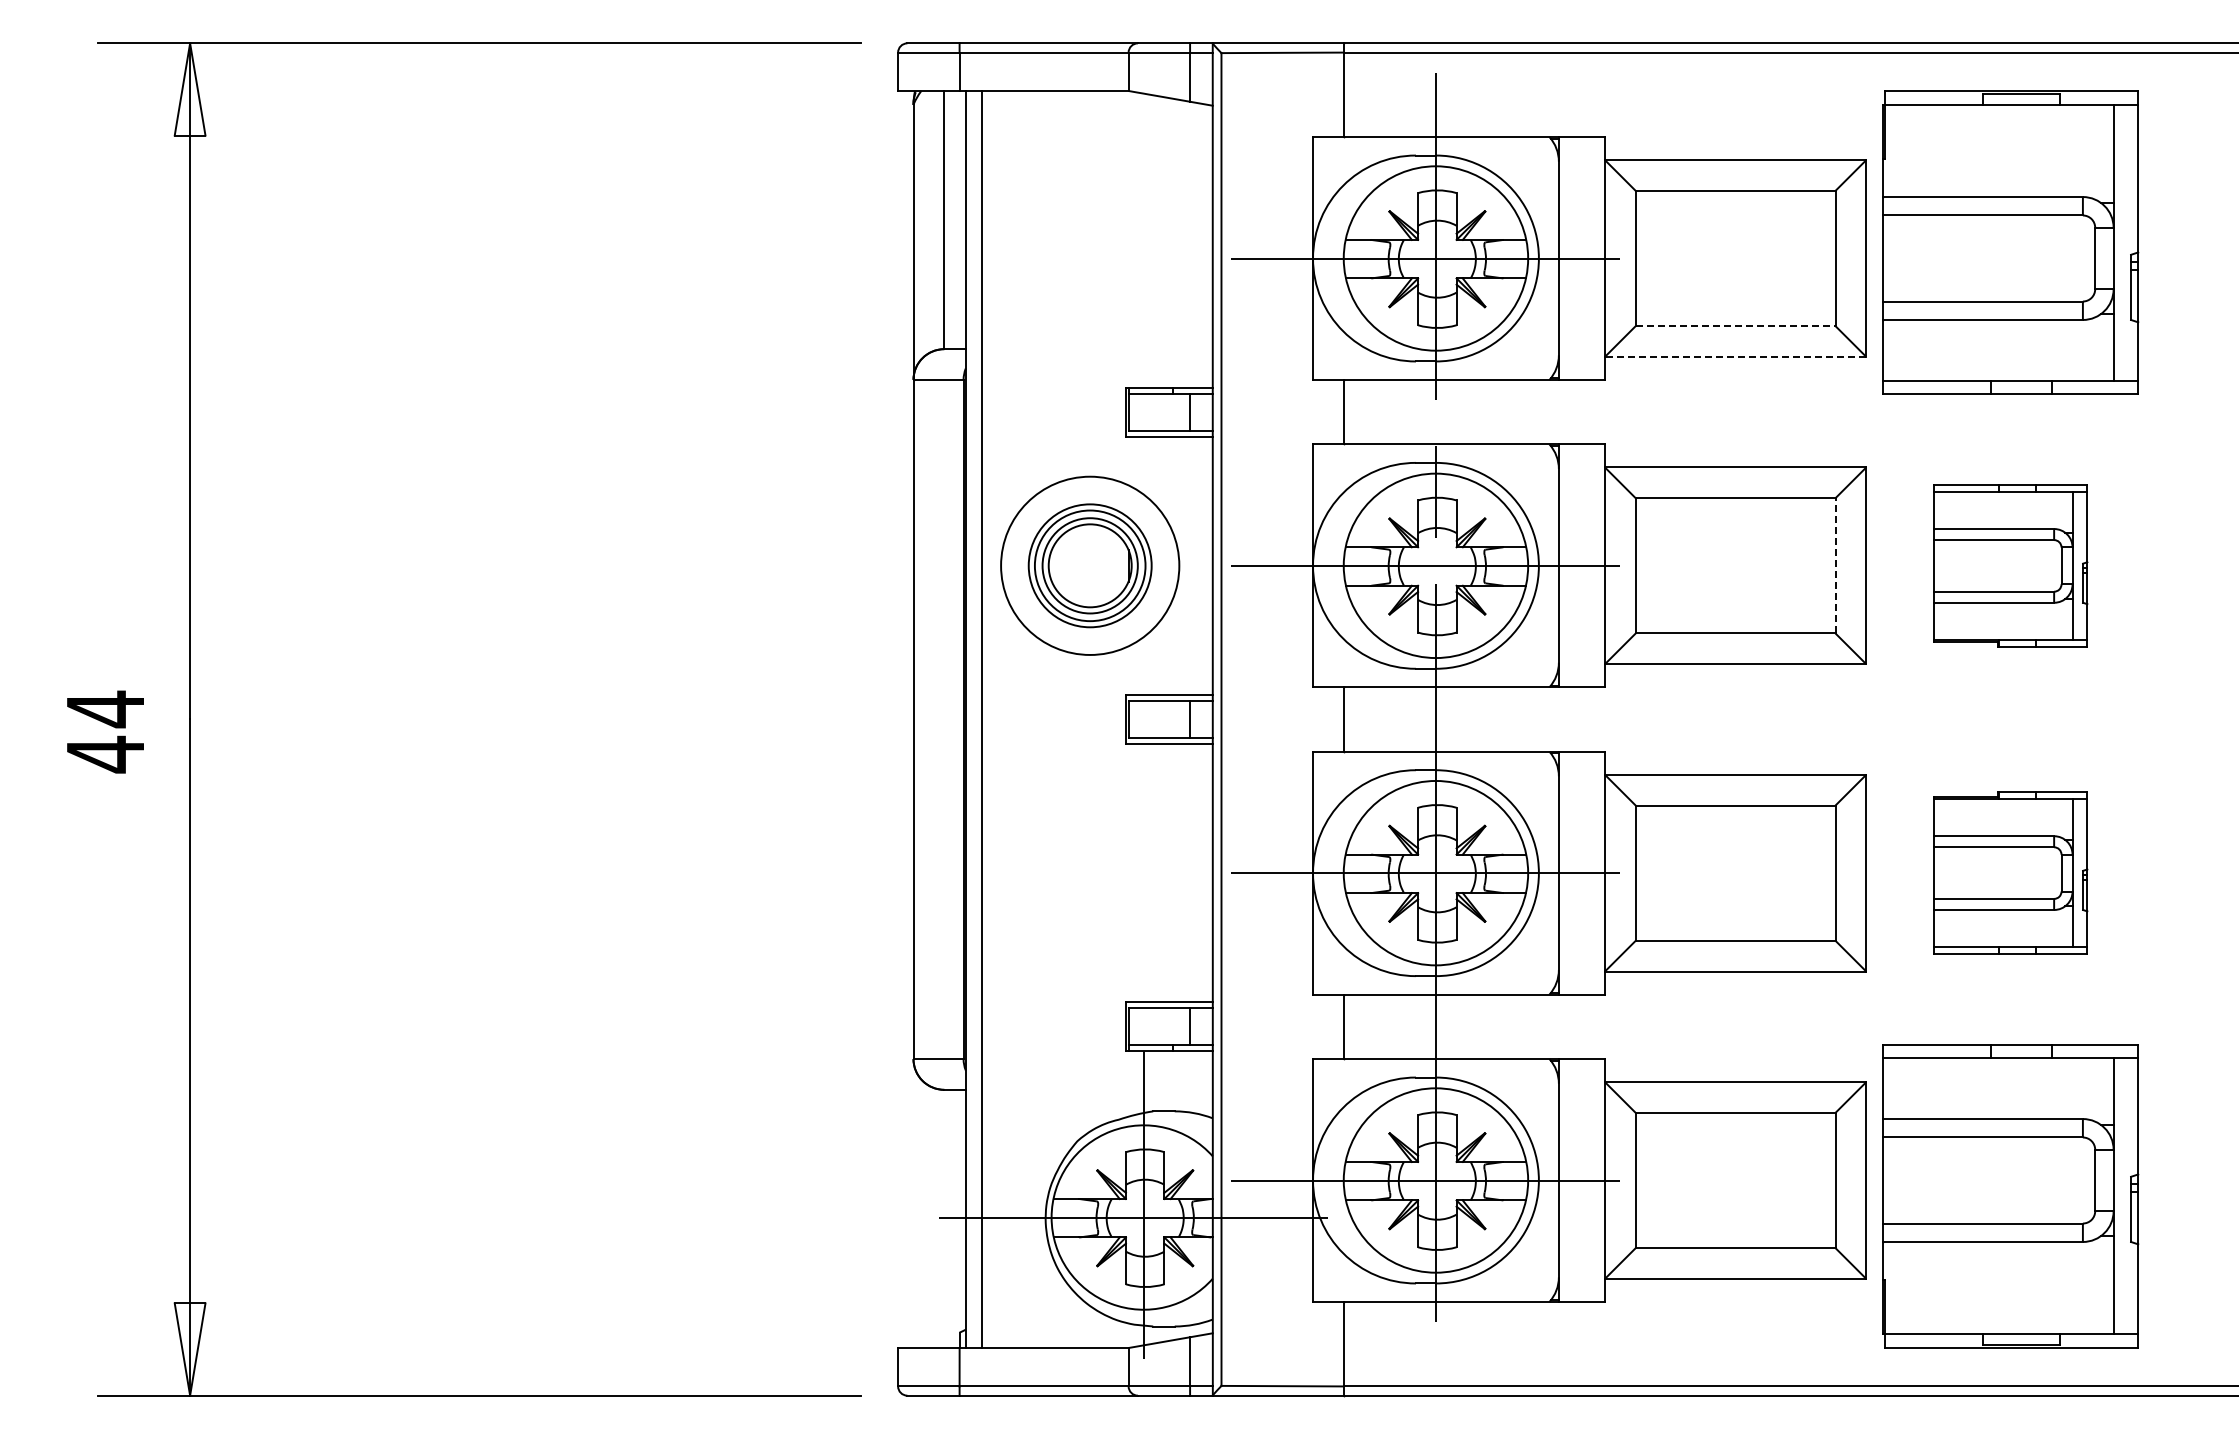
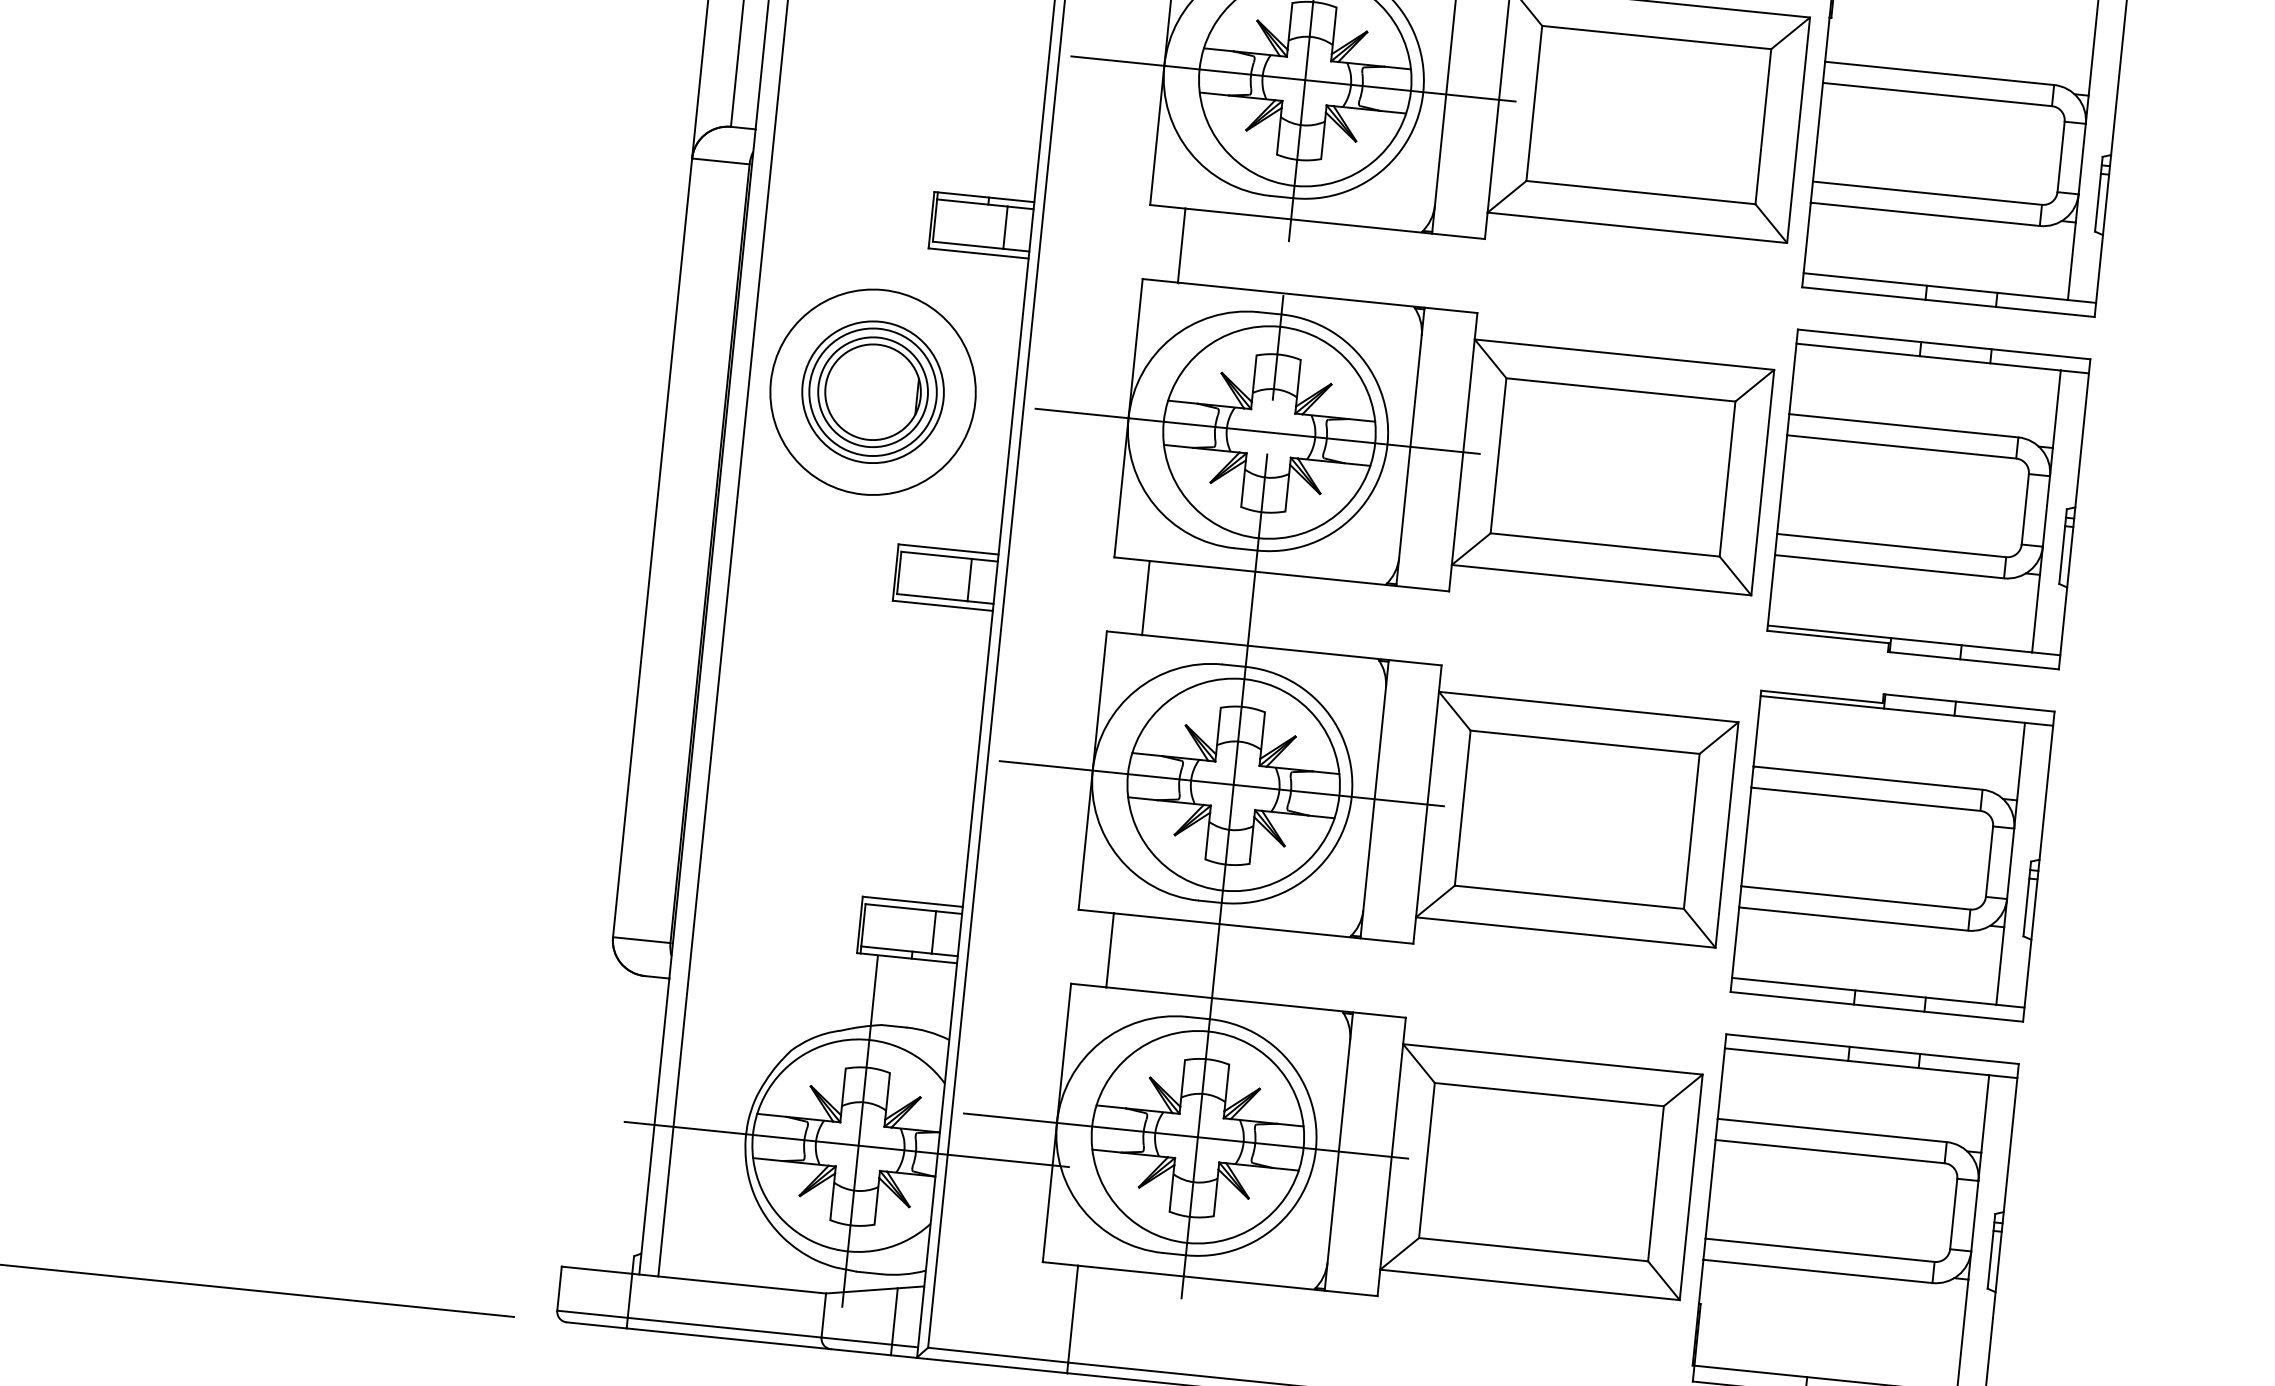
line: (1735, 326) -> (1640, 193), dashed -> solid
line: (1735, 356) -> (1637, 227), dashed -> solid
line: (1835, 565) -> (1727, 478), dashed -> solid
part: (2010, 565) -> (1928, 499), size x1.67
part: (2010, 872) -> (1892, 851), size x1.67

